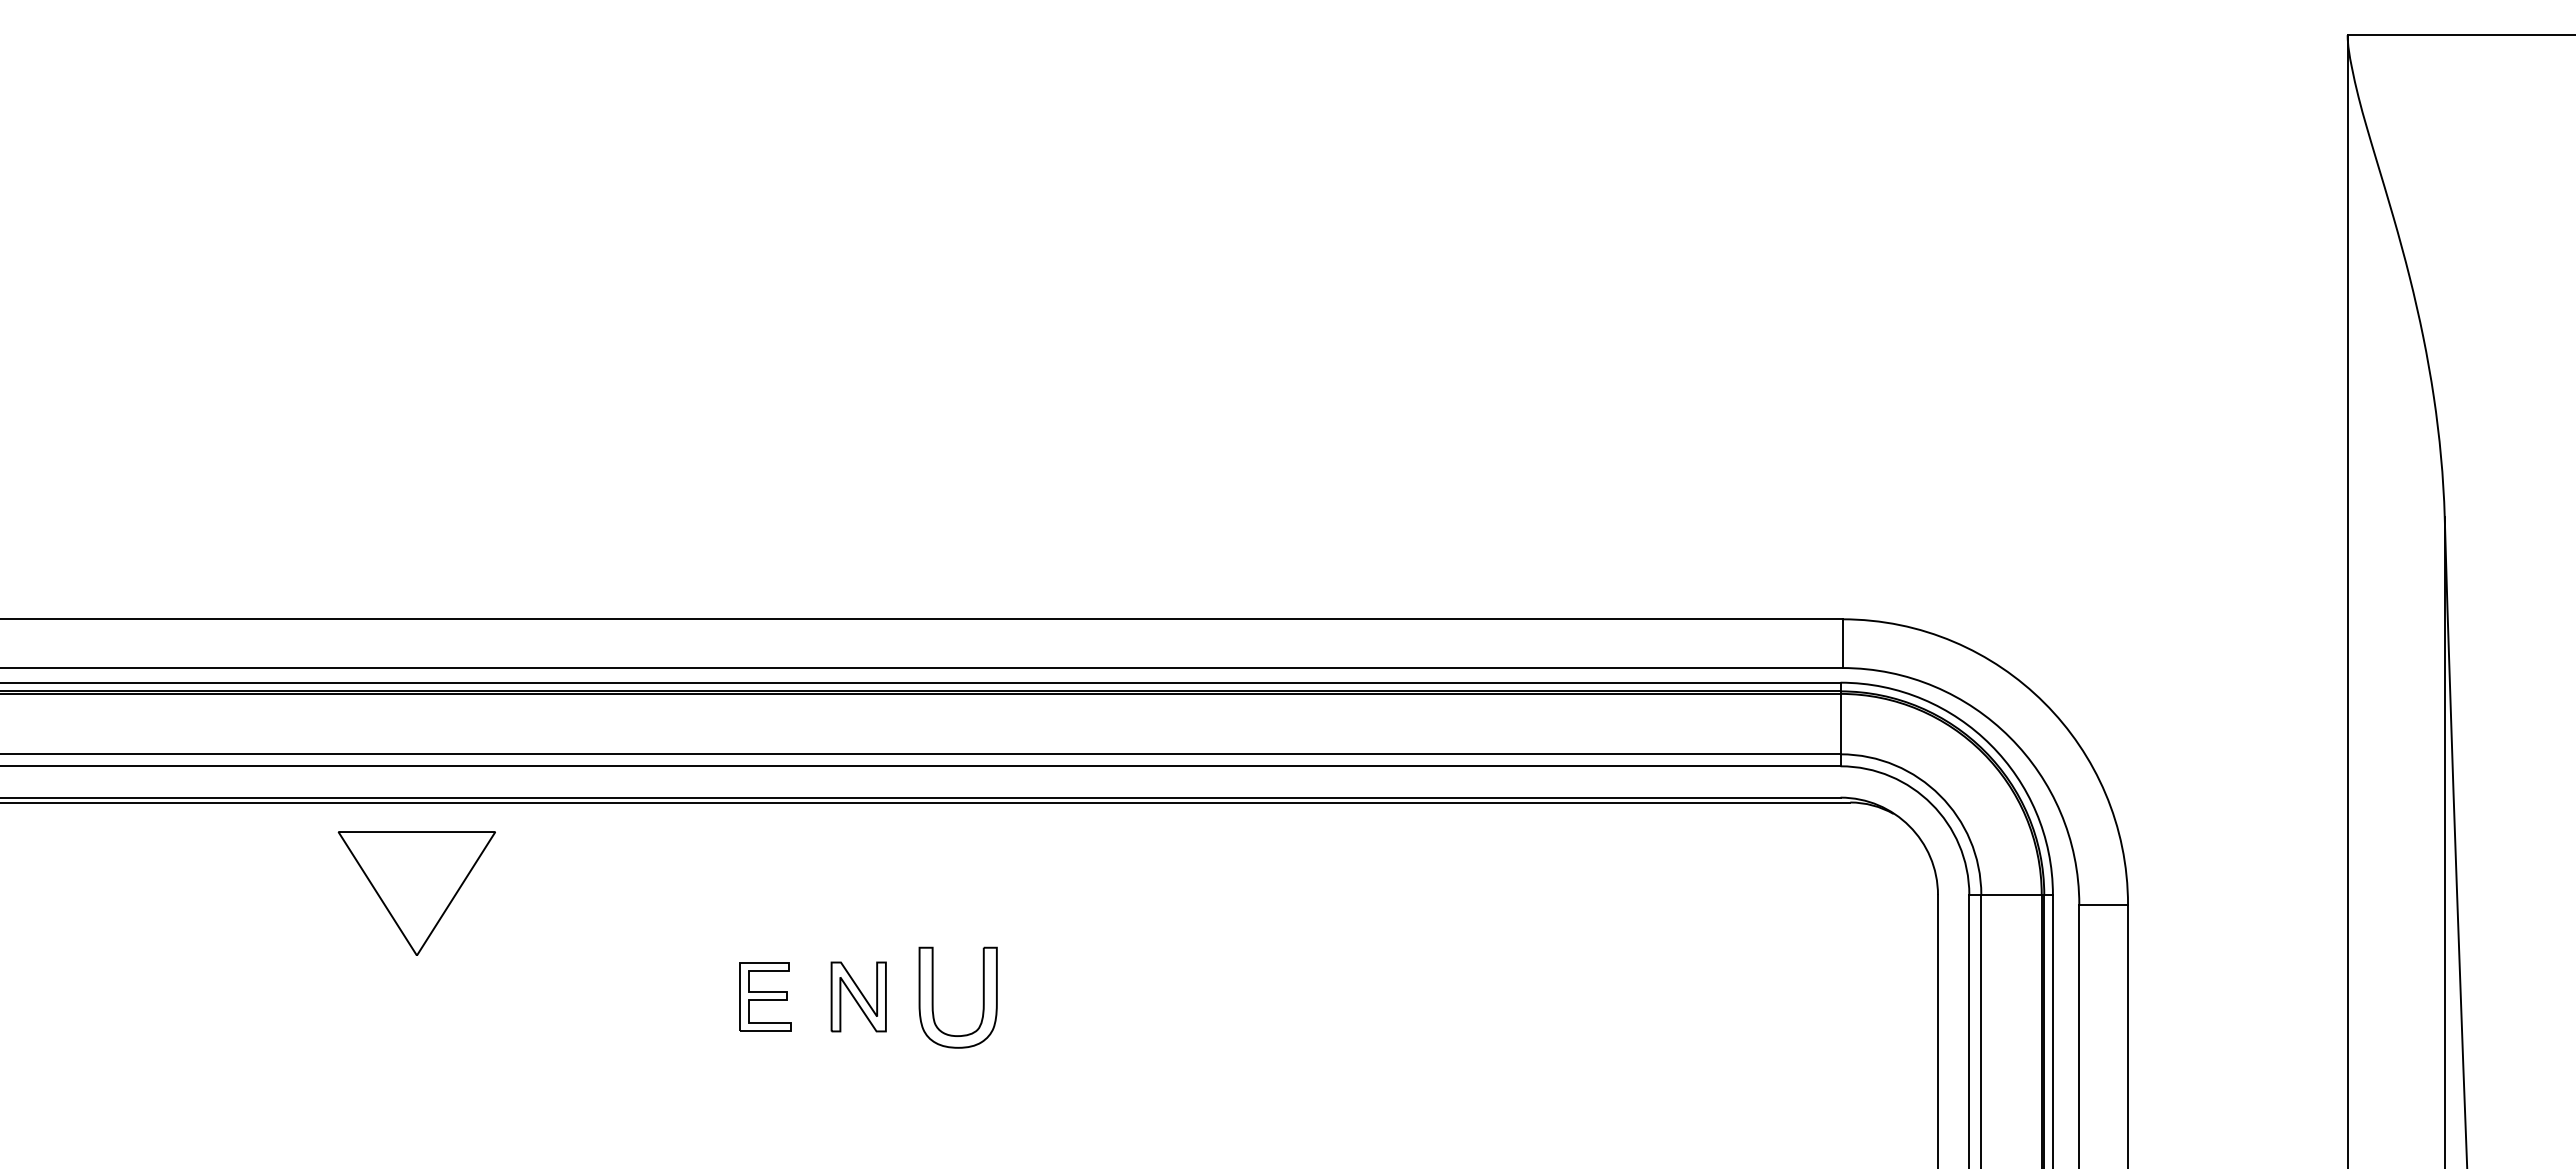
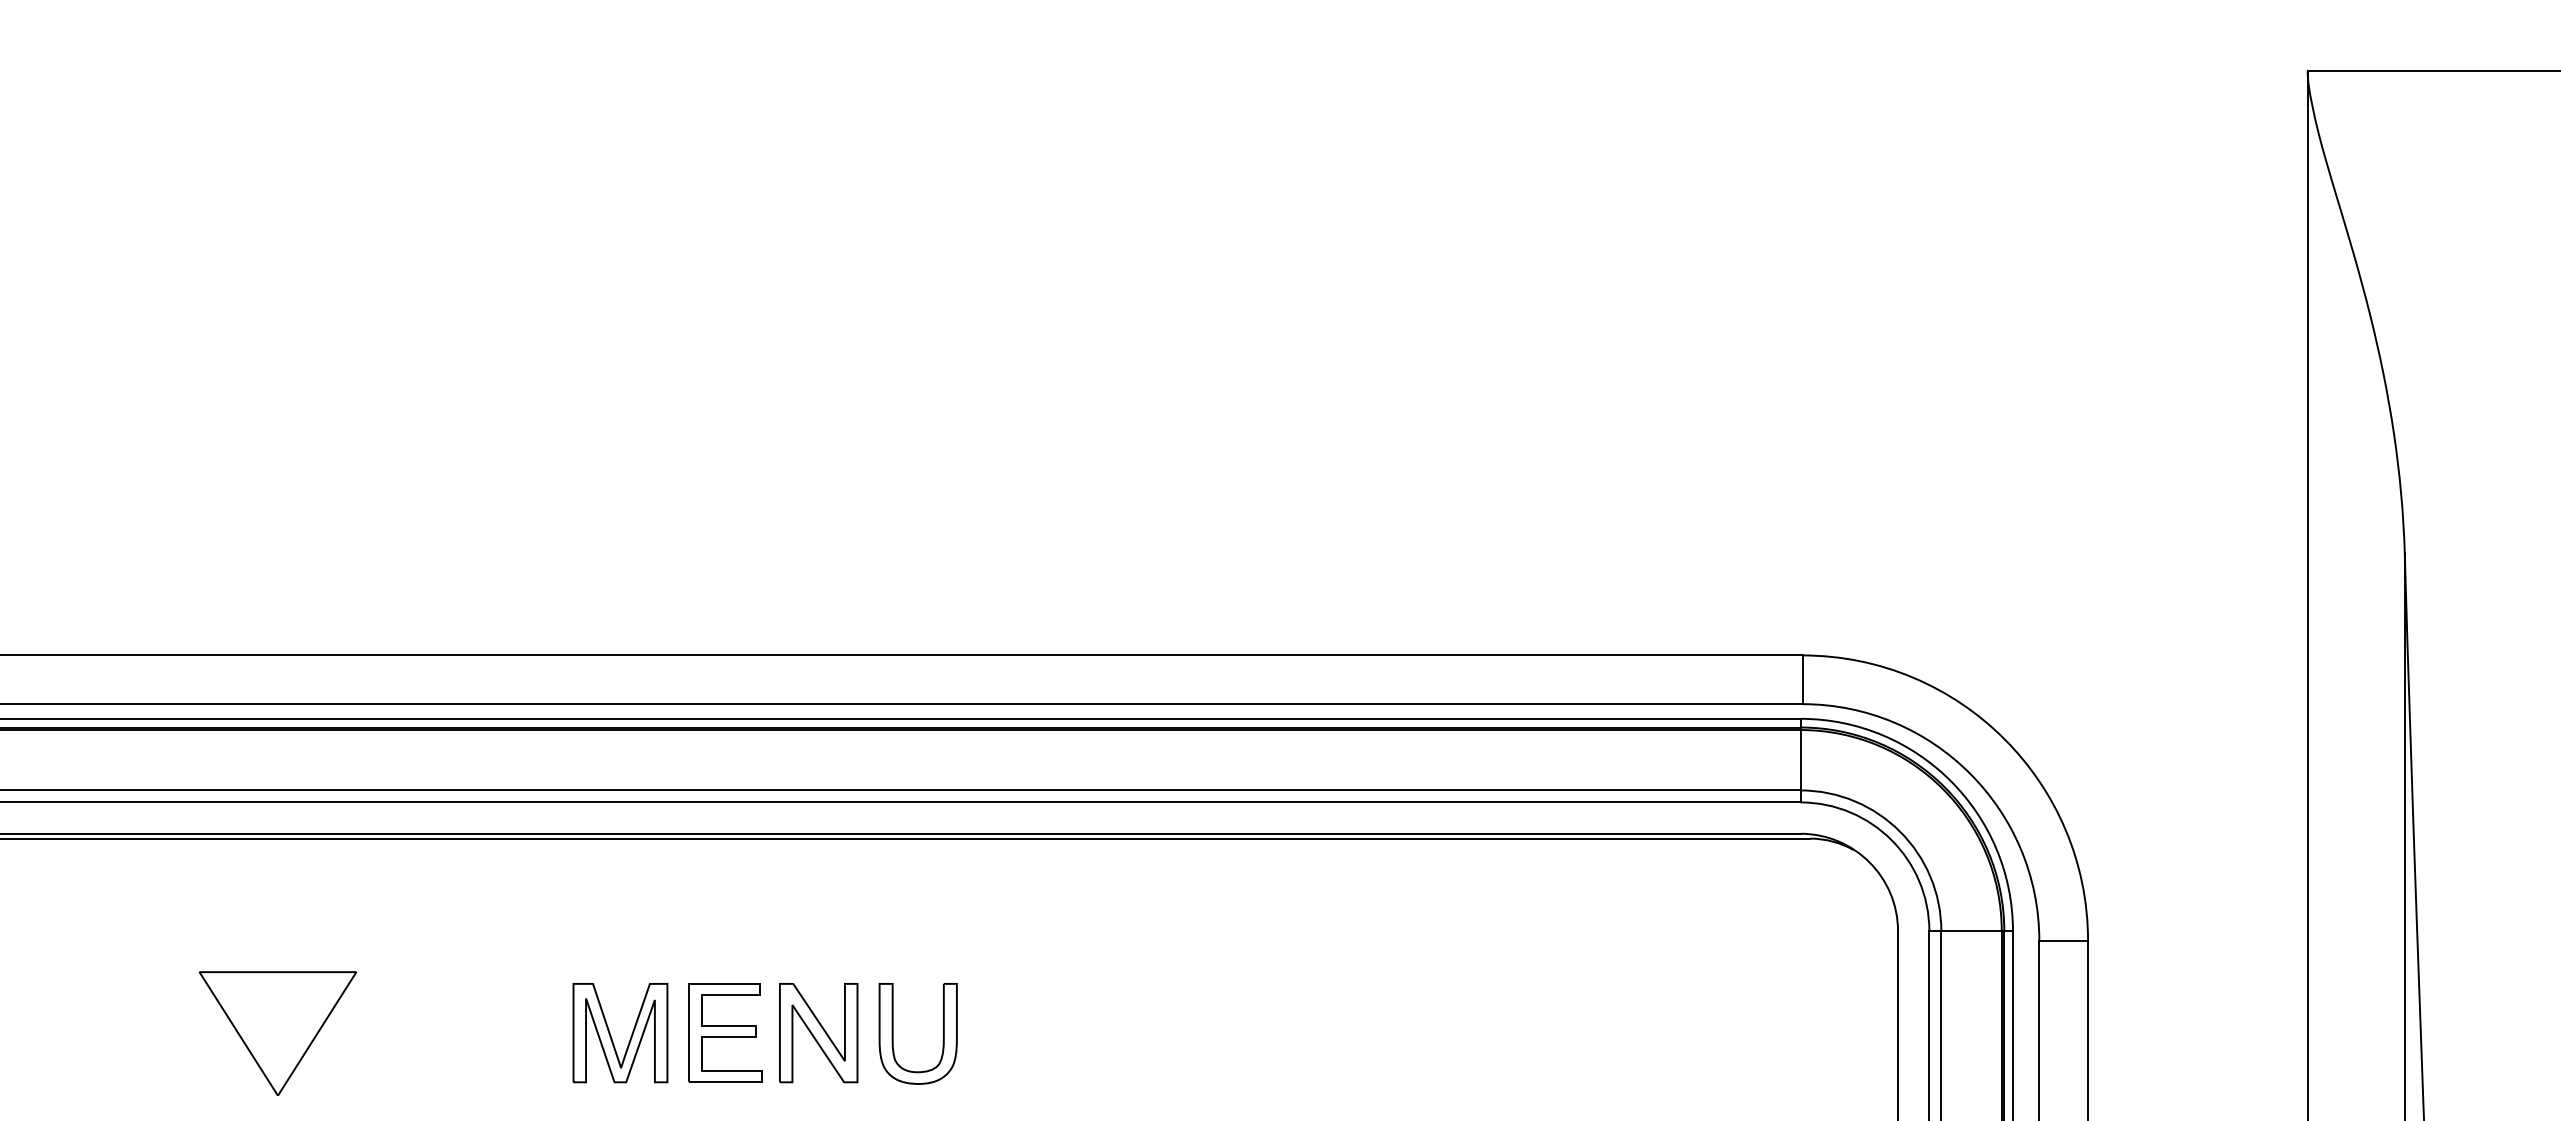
part: (416, 893) -> (277, 1033), moved
part: (765, 996) -> (725, 1032), size x1.43
part: (858, 996) -> (818, 1032), size x1.43
part: (651, 999) -> (611, 1035), added

